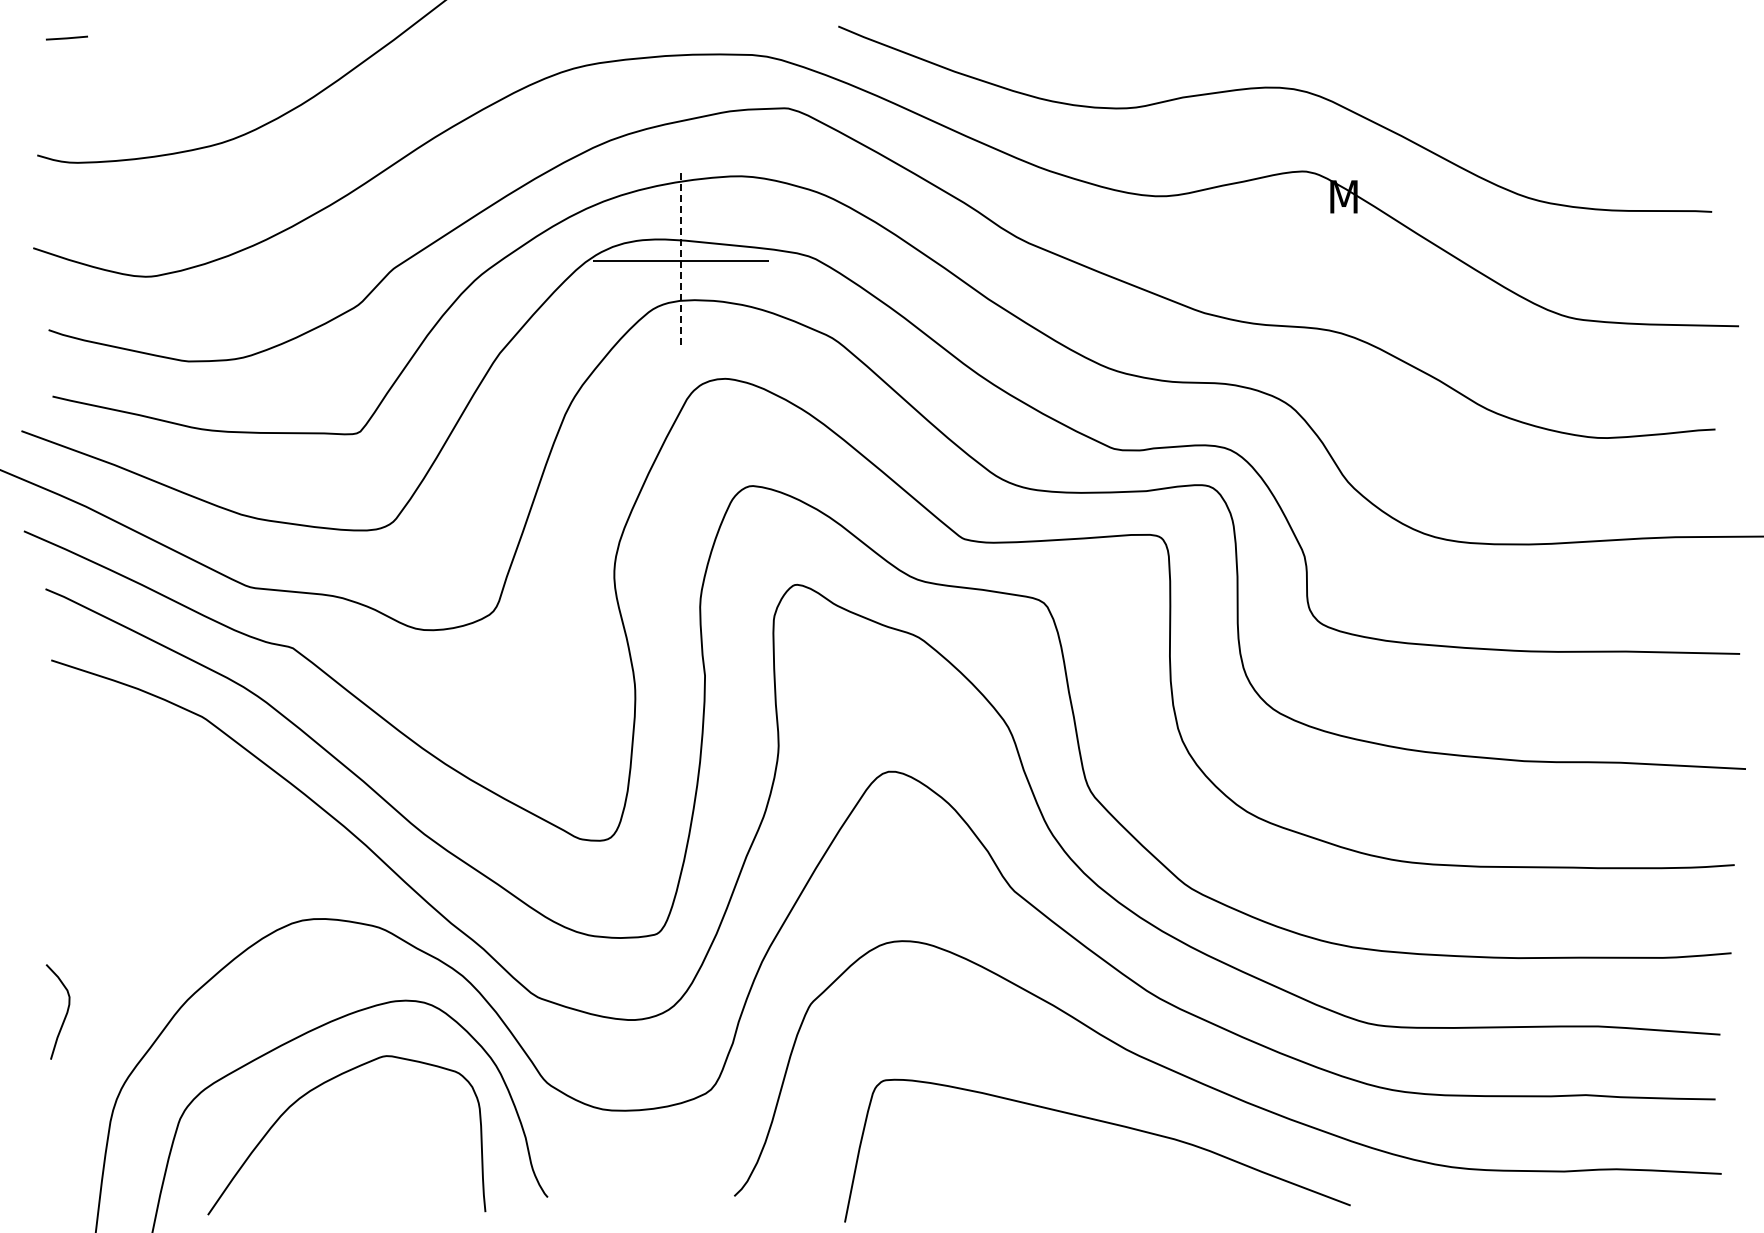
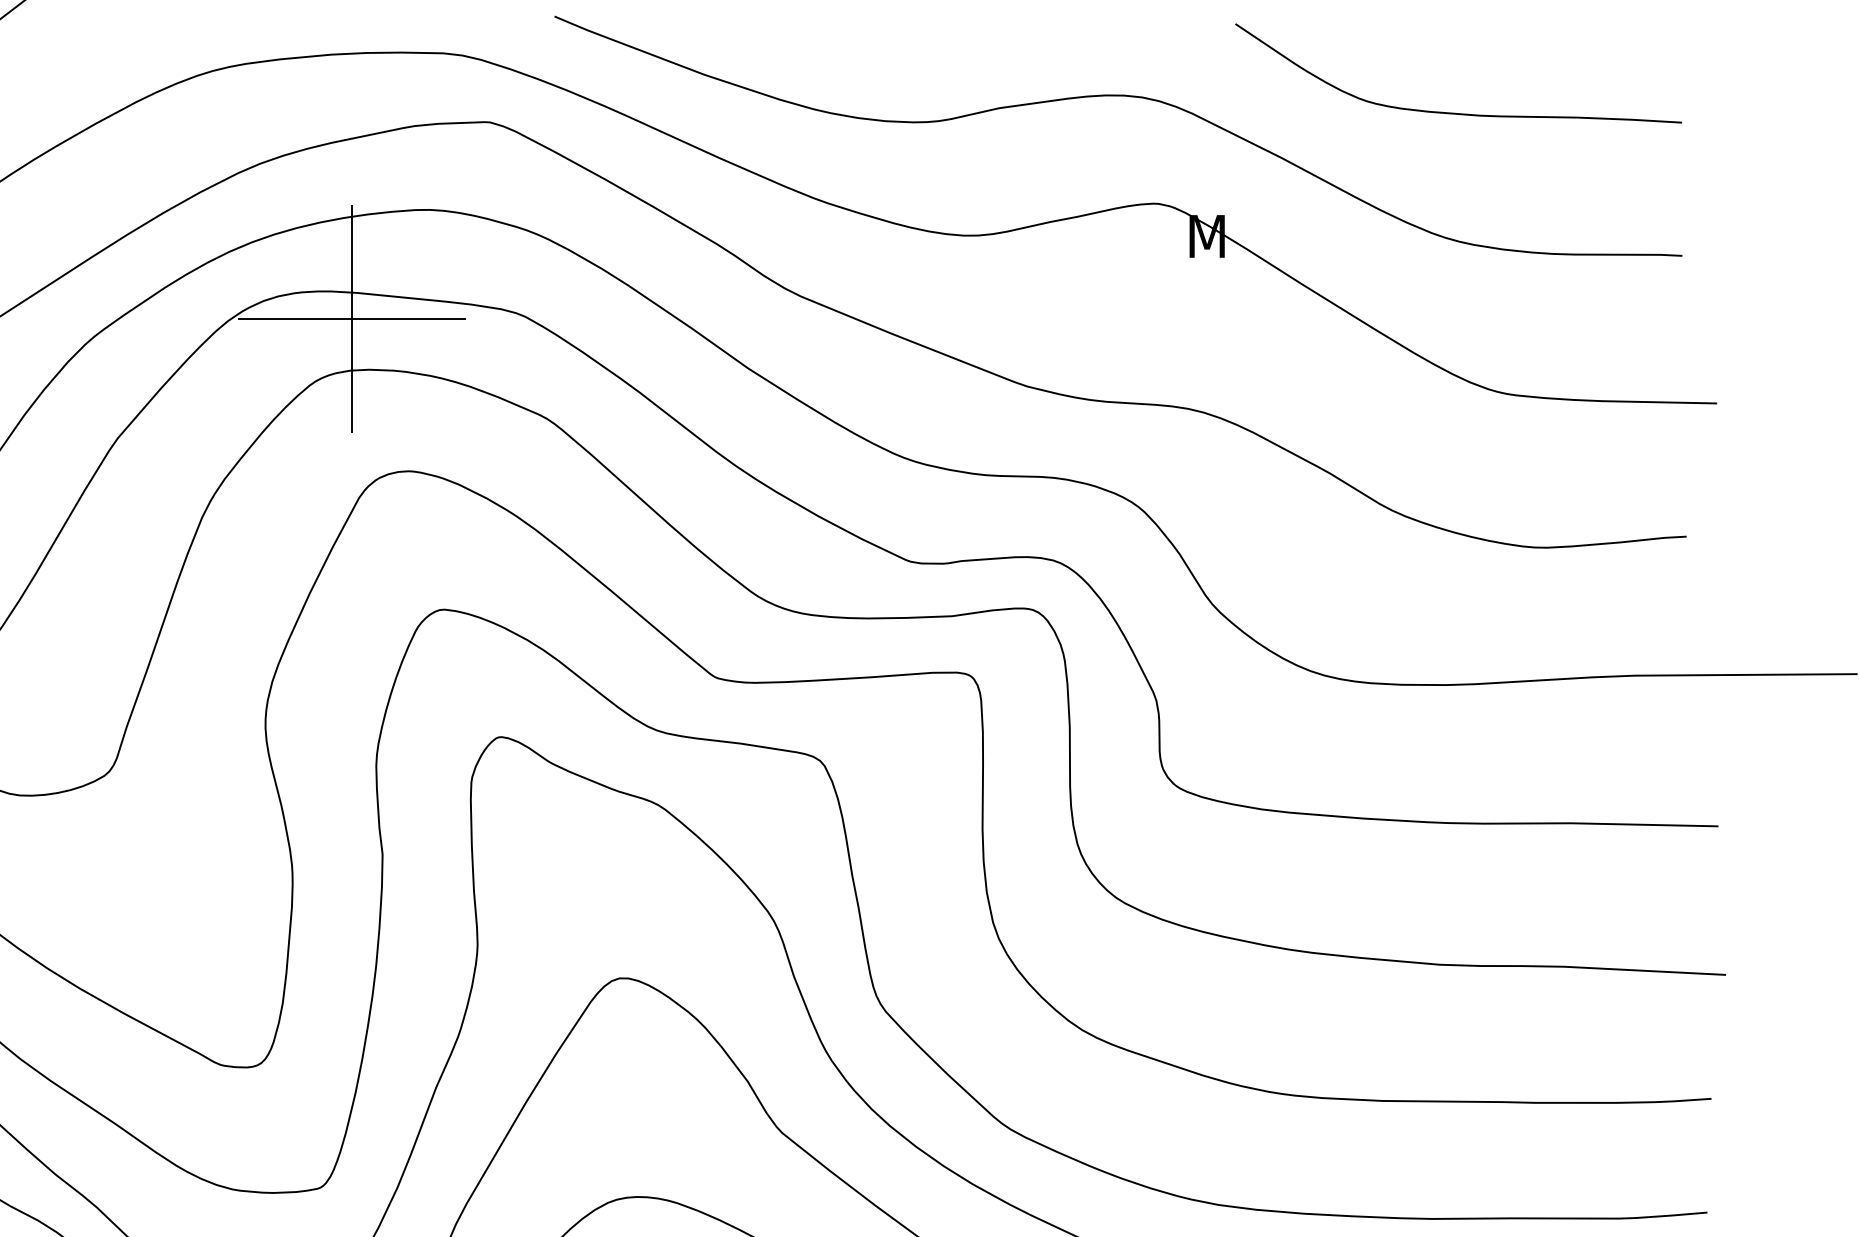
curve: (1535, 100) -> (1454, 112), added
line: (681, 261) -> (352, 319), dashed -> solid

